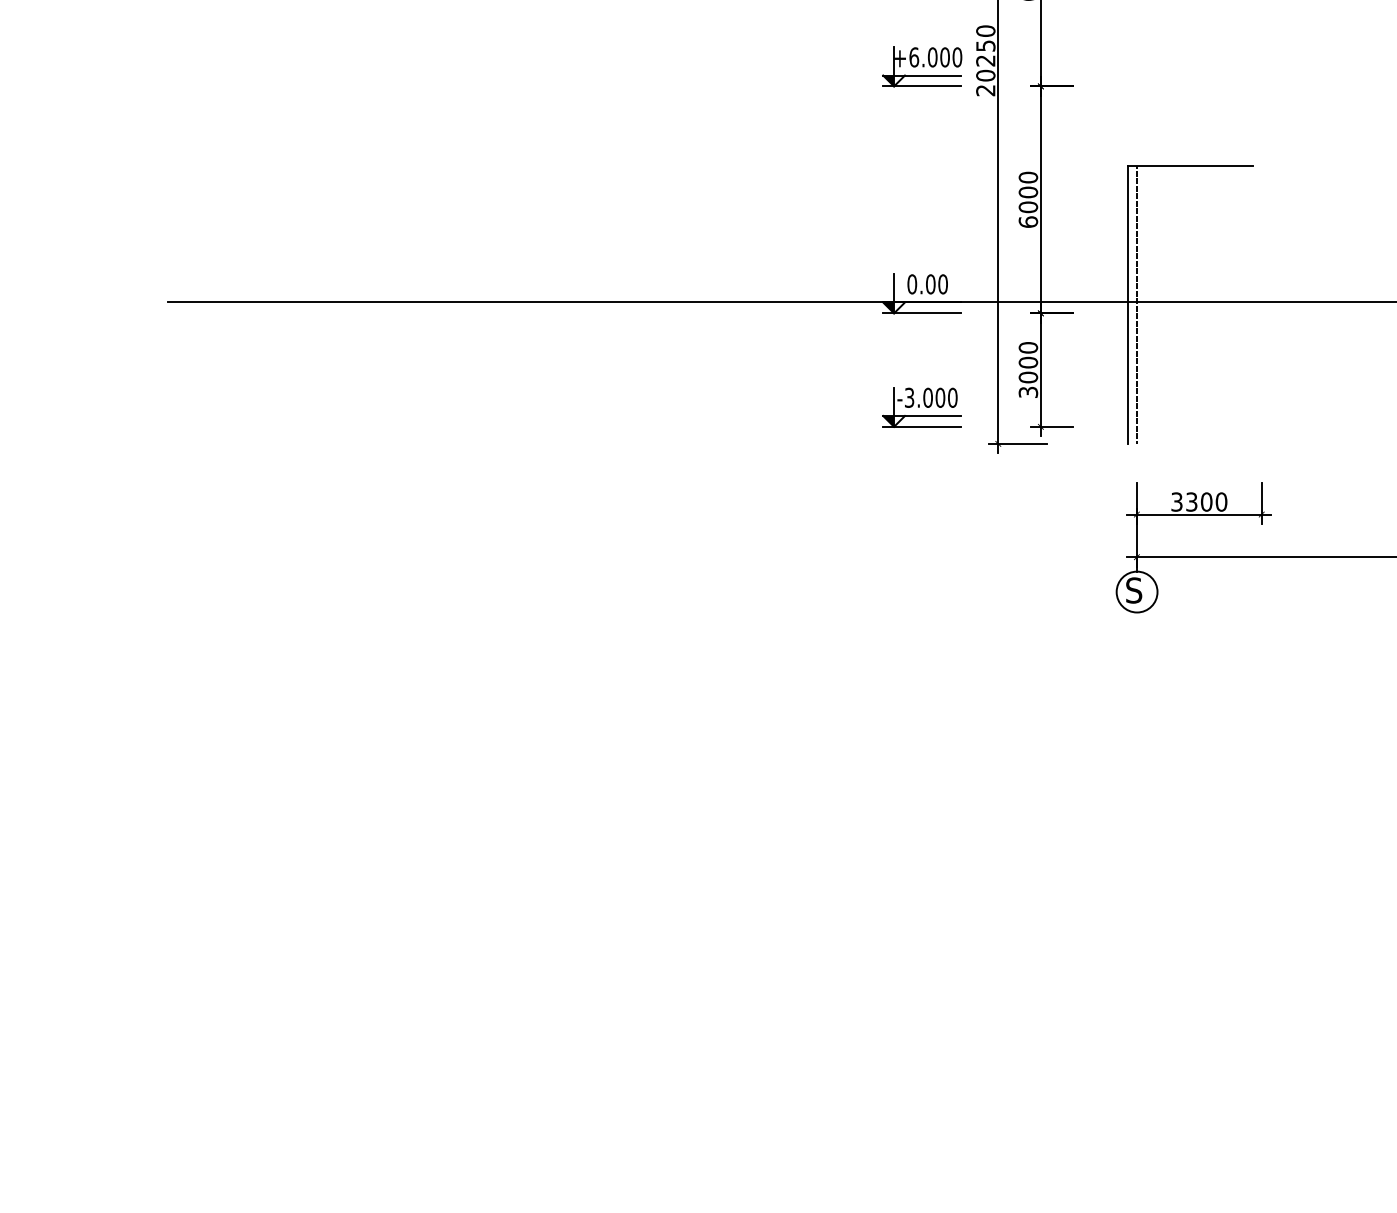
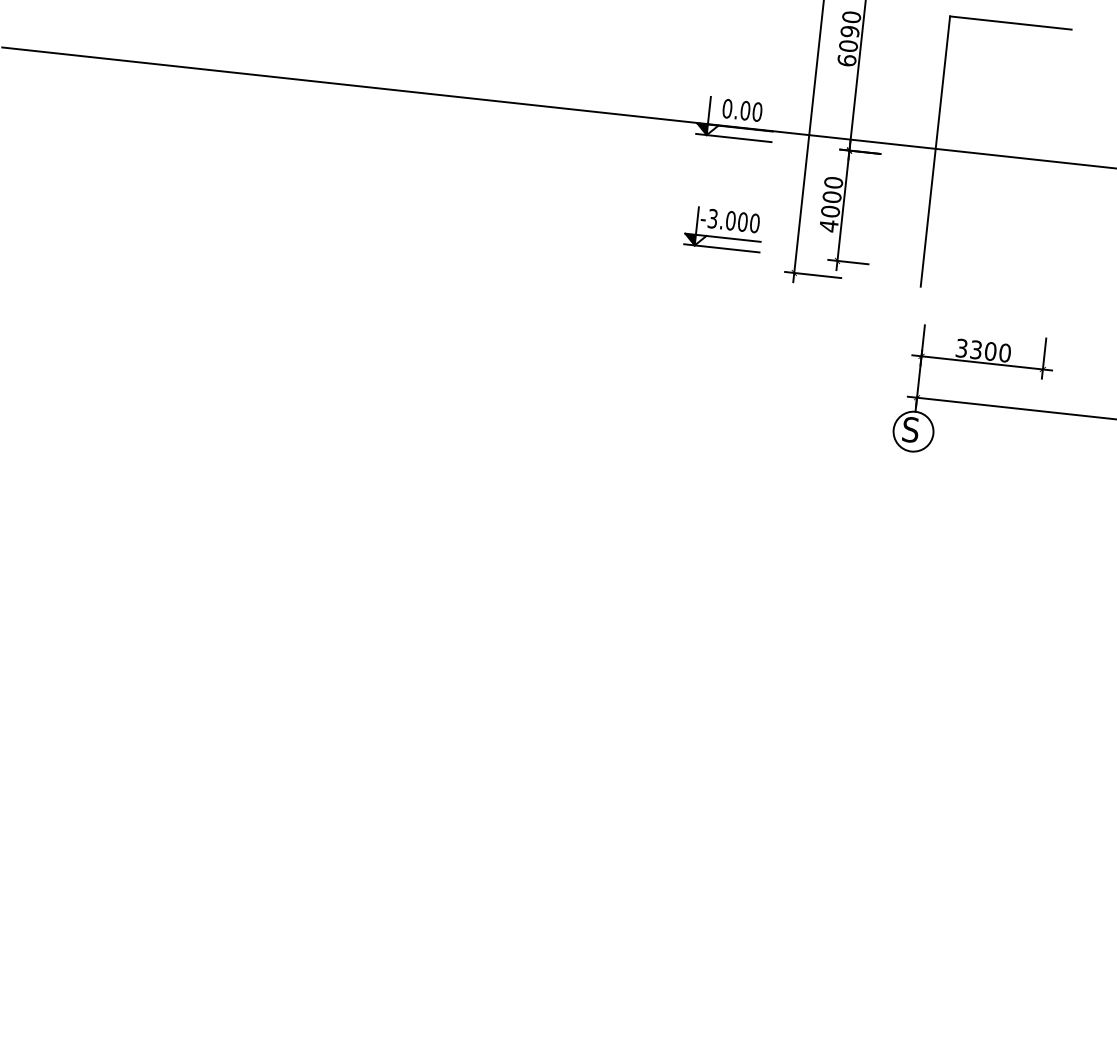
text: (1028, 192) -> (850, 31), 6000 -> 6090
line: (1136, 304) -> (943, 152), removed
text: (1028, 392) -> (829, 226), 3000 -> 4000

